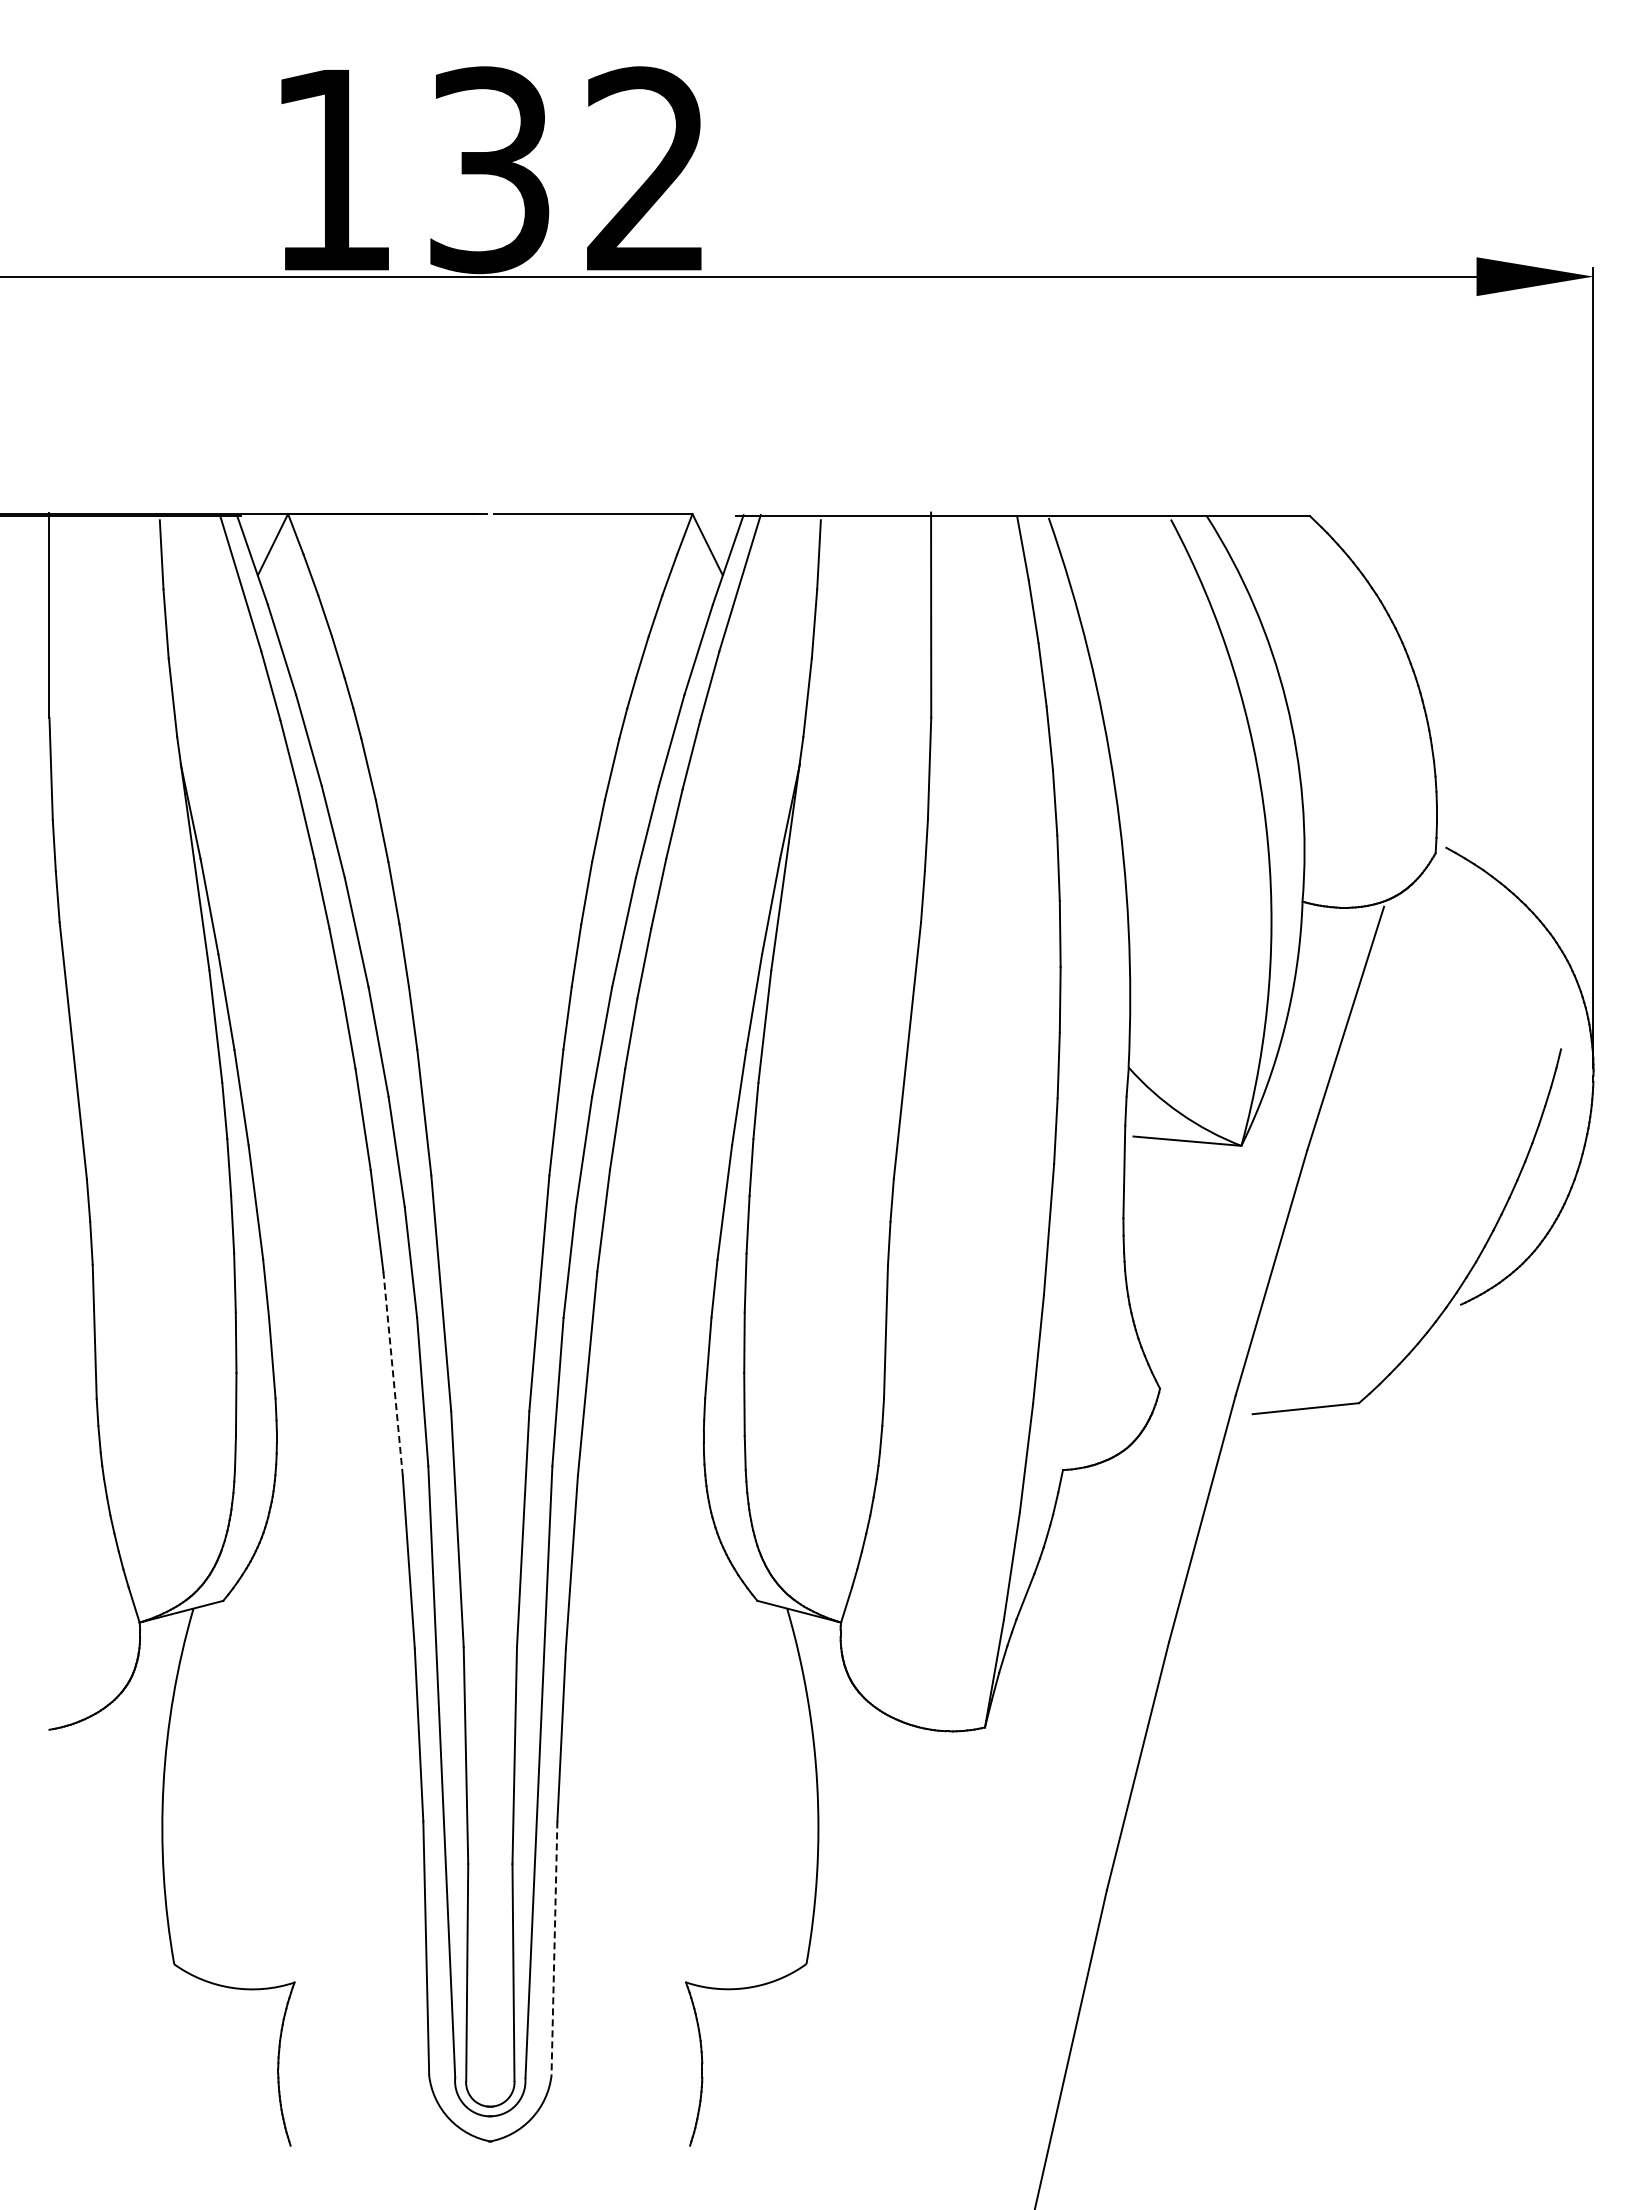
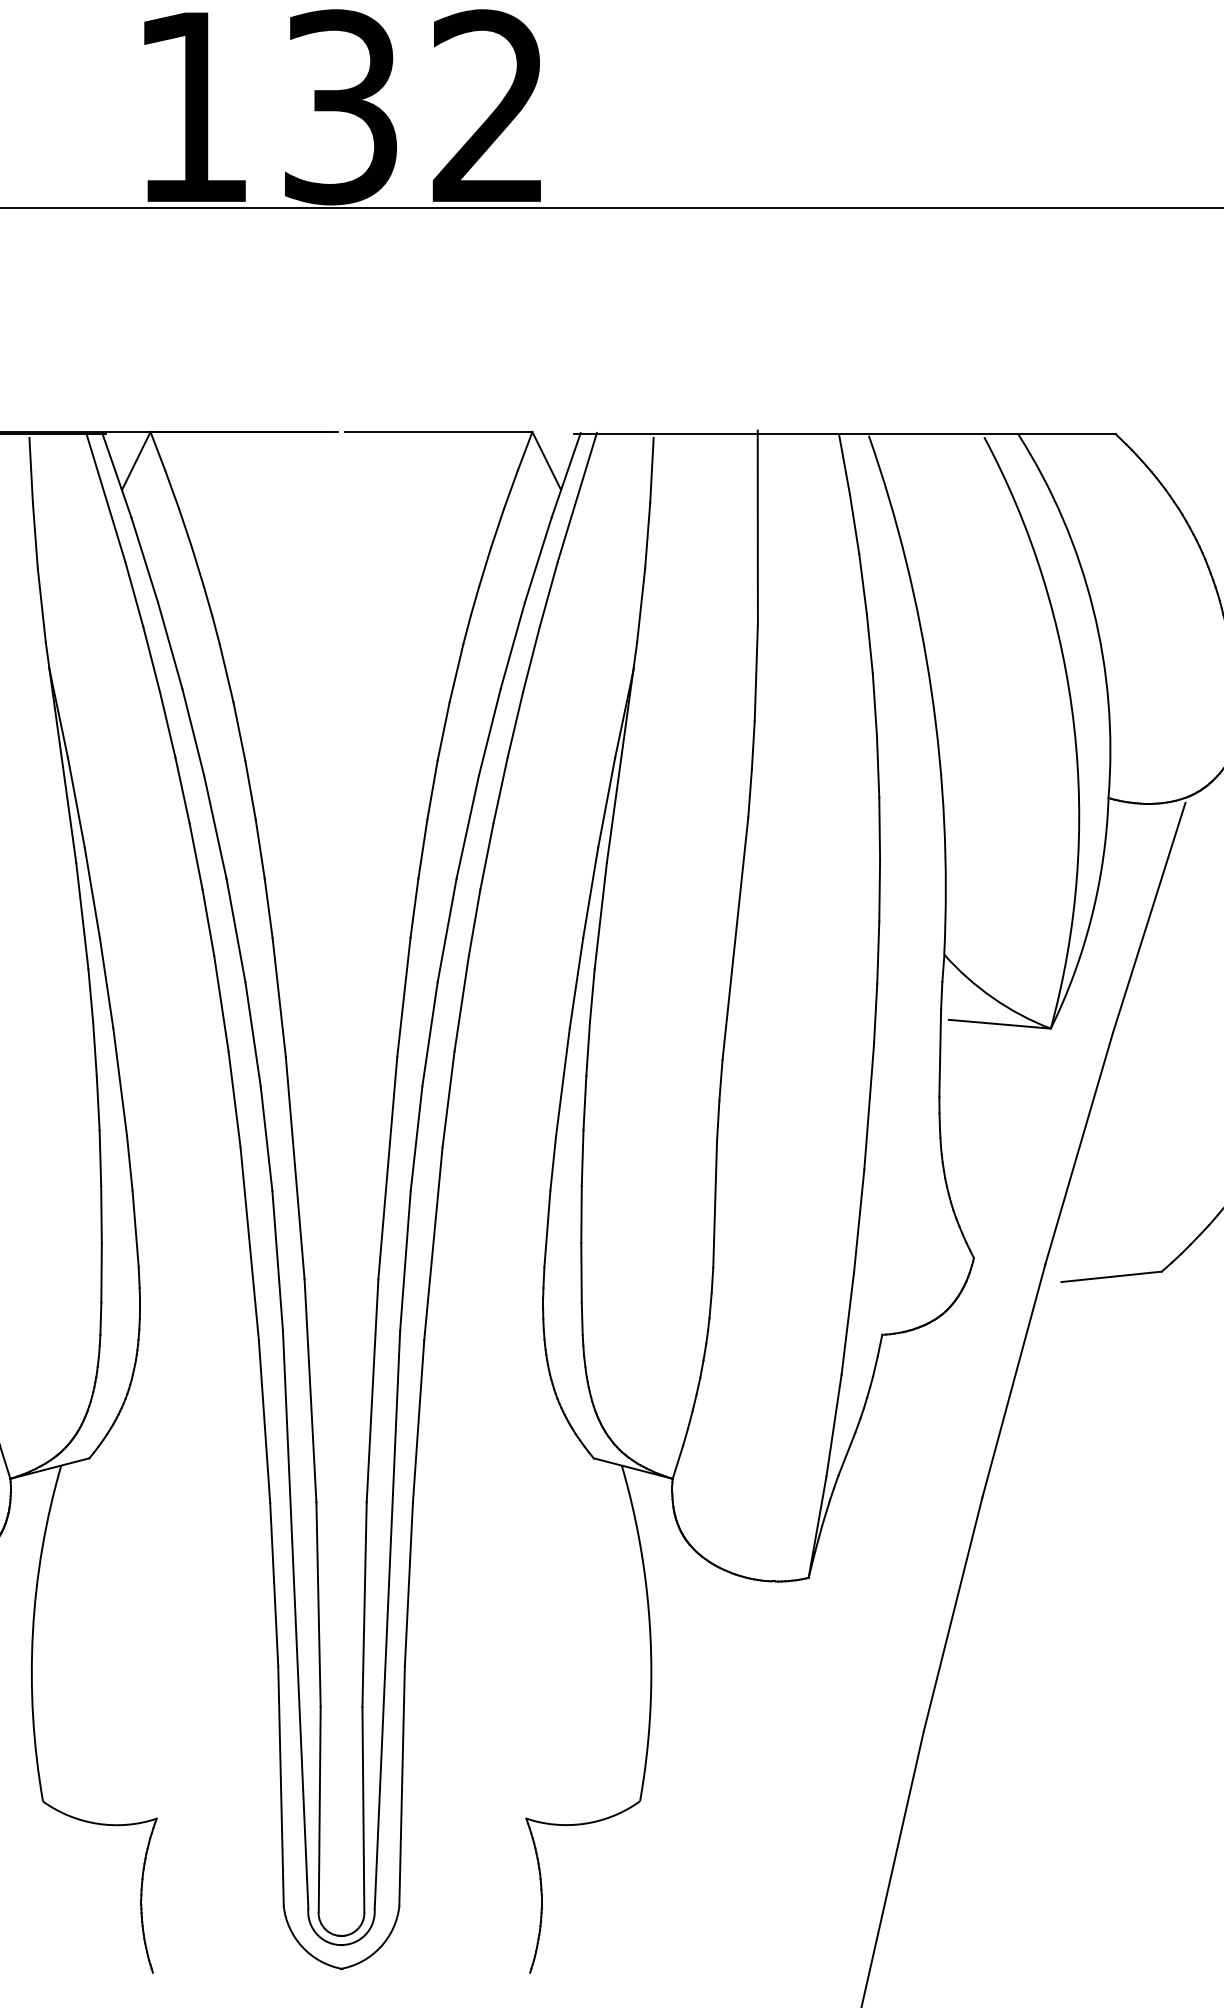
line: (393, 1374) -> (250, 1244), dashed -> solid
line: (554, 1947) -> (402, 1785), dashed -> solid

